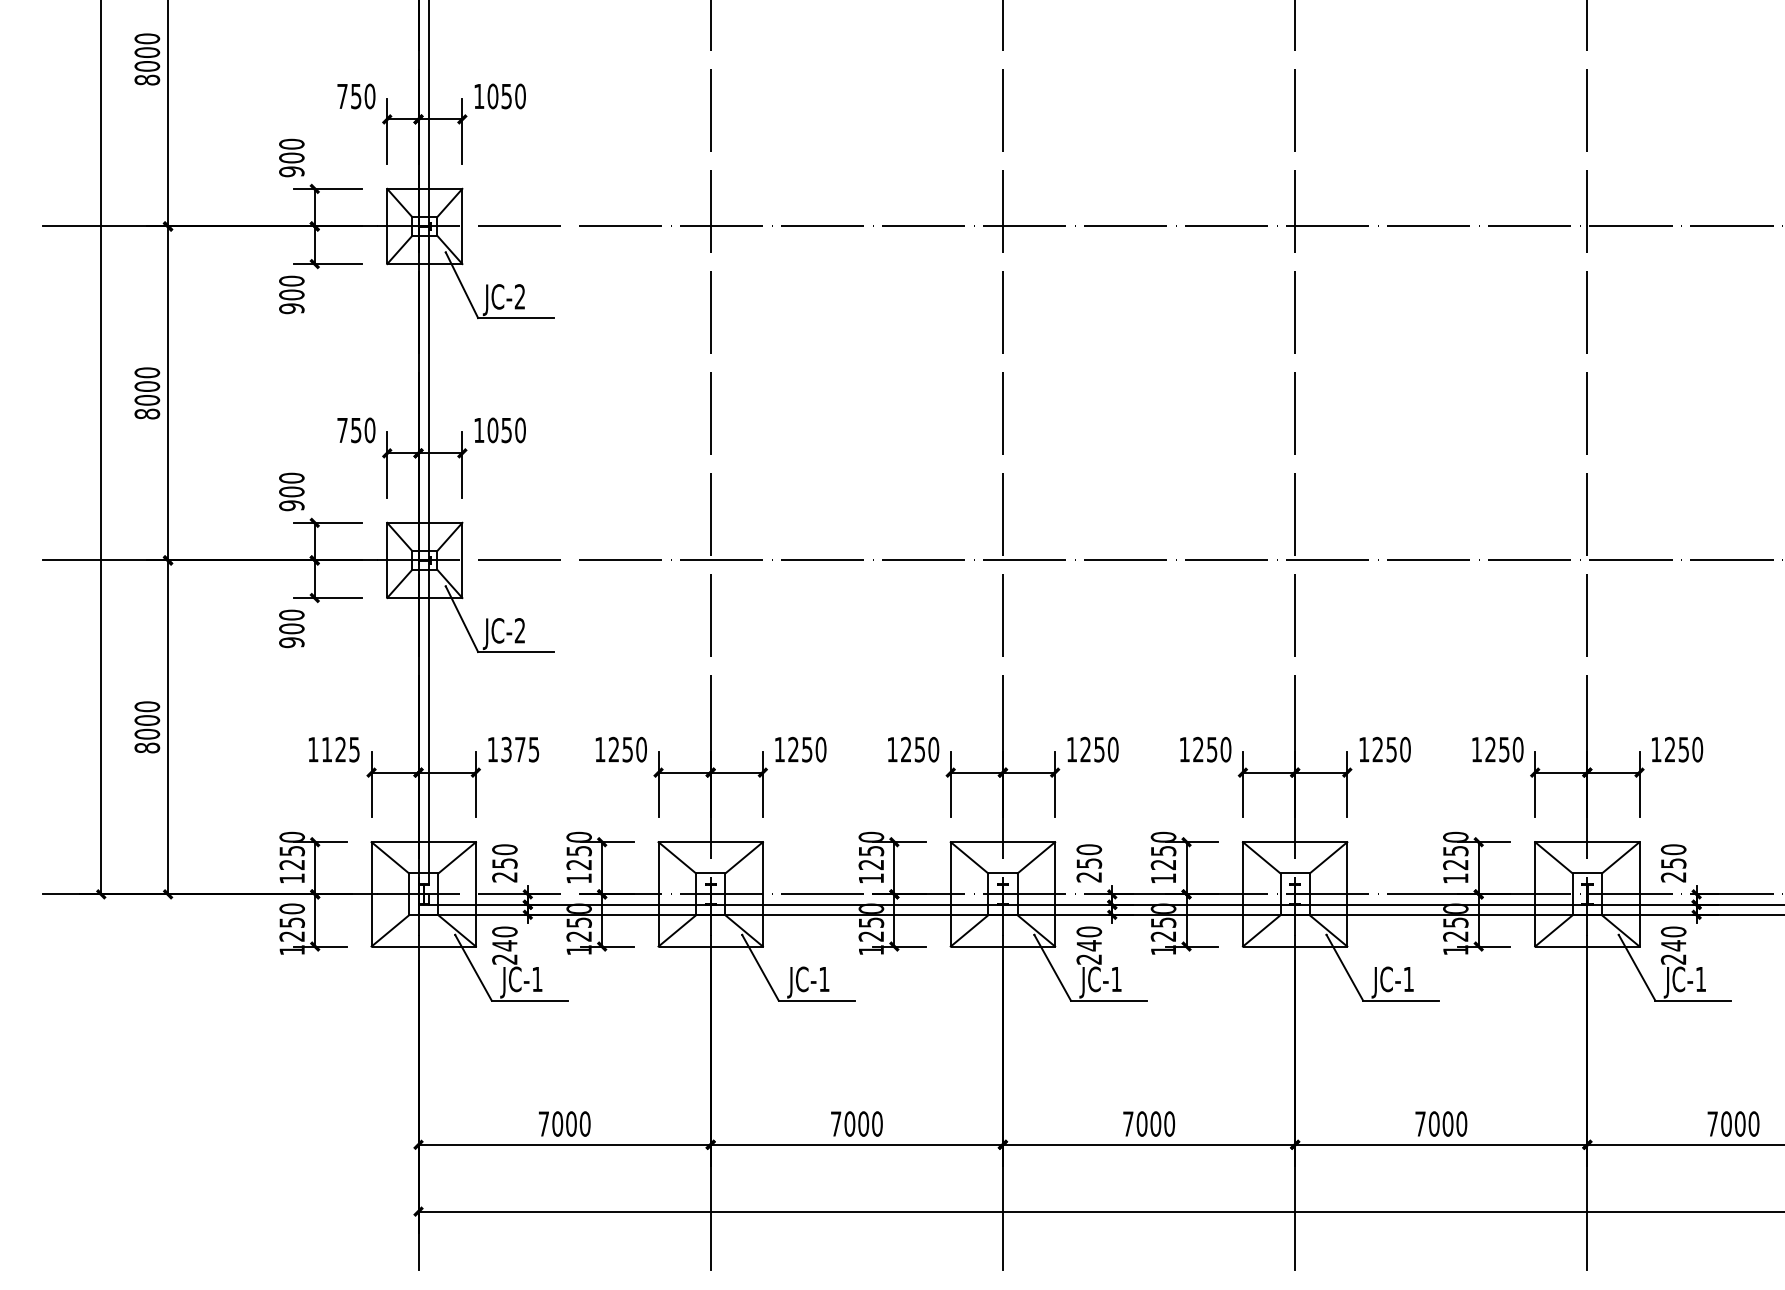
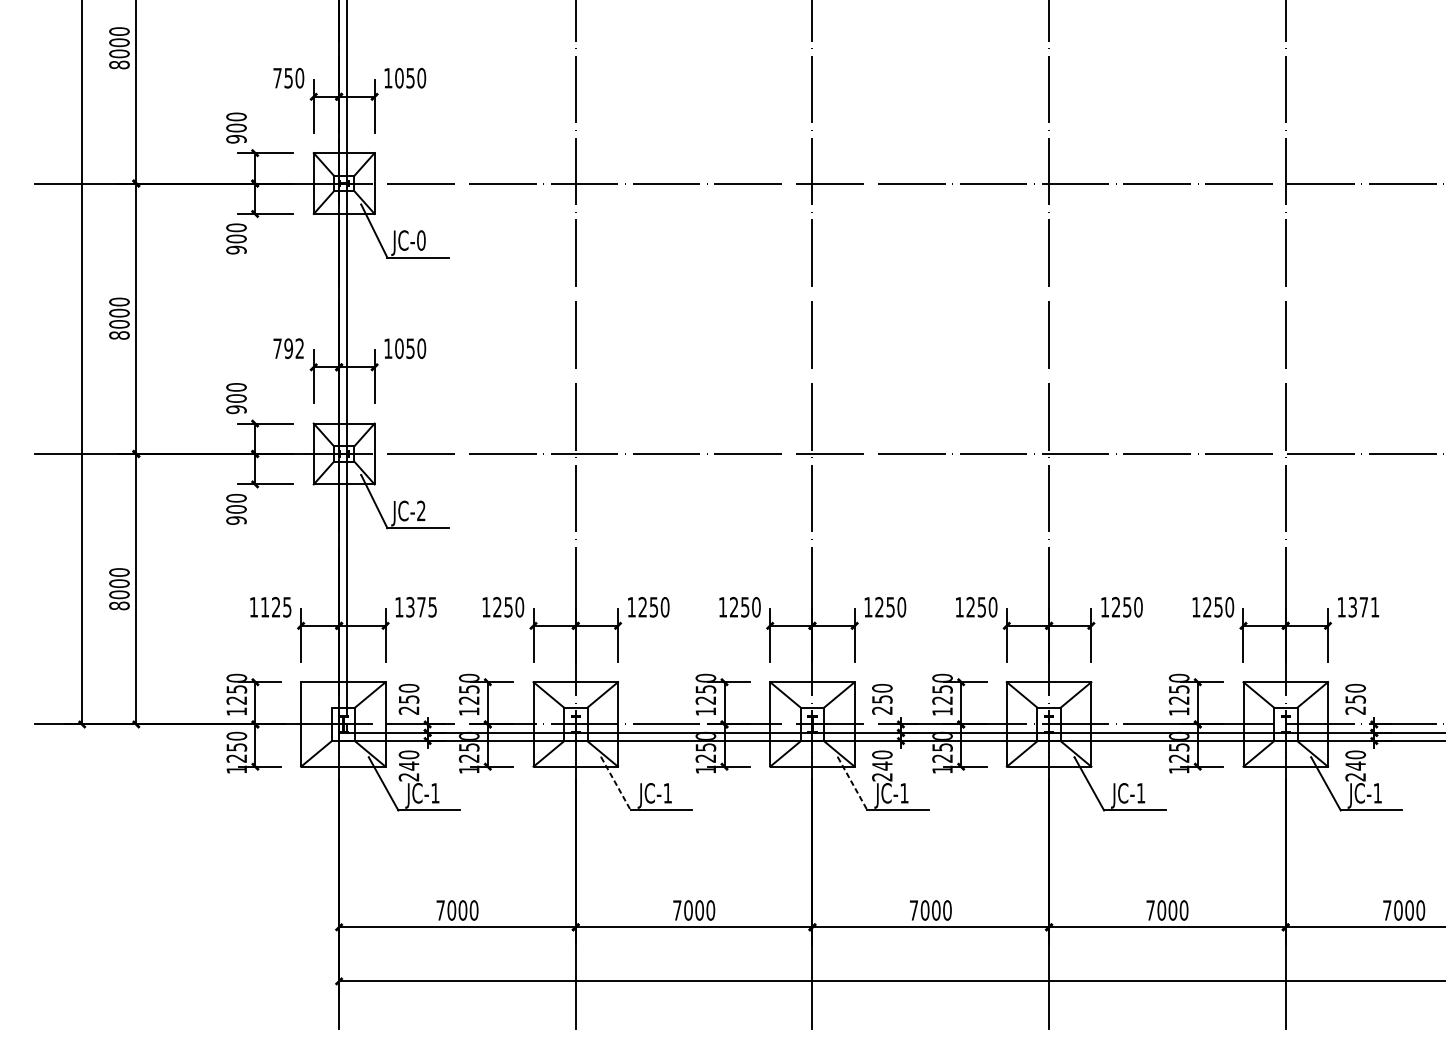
text: (519, 296) -> (420, 240), JC-2 -> JC-0
text: (362, 430) -> (293, 348), 750 -> 792
text: (1684, 749) -> (1364, 607), 1250 -> 1371
line: (390, 857) -> (316, 694), removed
line: (760, 967) -> (616, 783), solid -> dashed
line: (1052, 967) -> (852, 783), solid -> dashed

